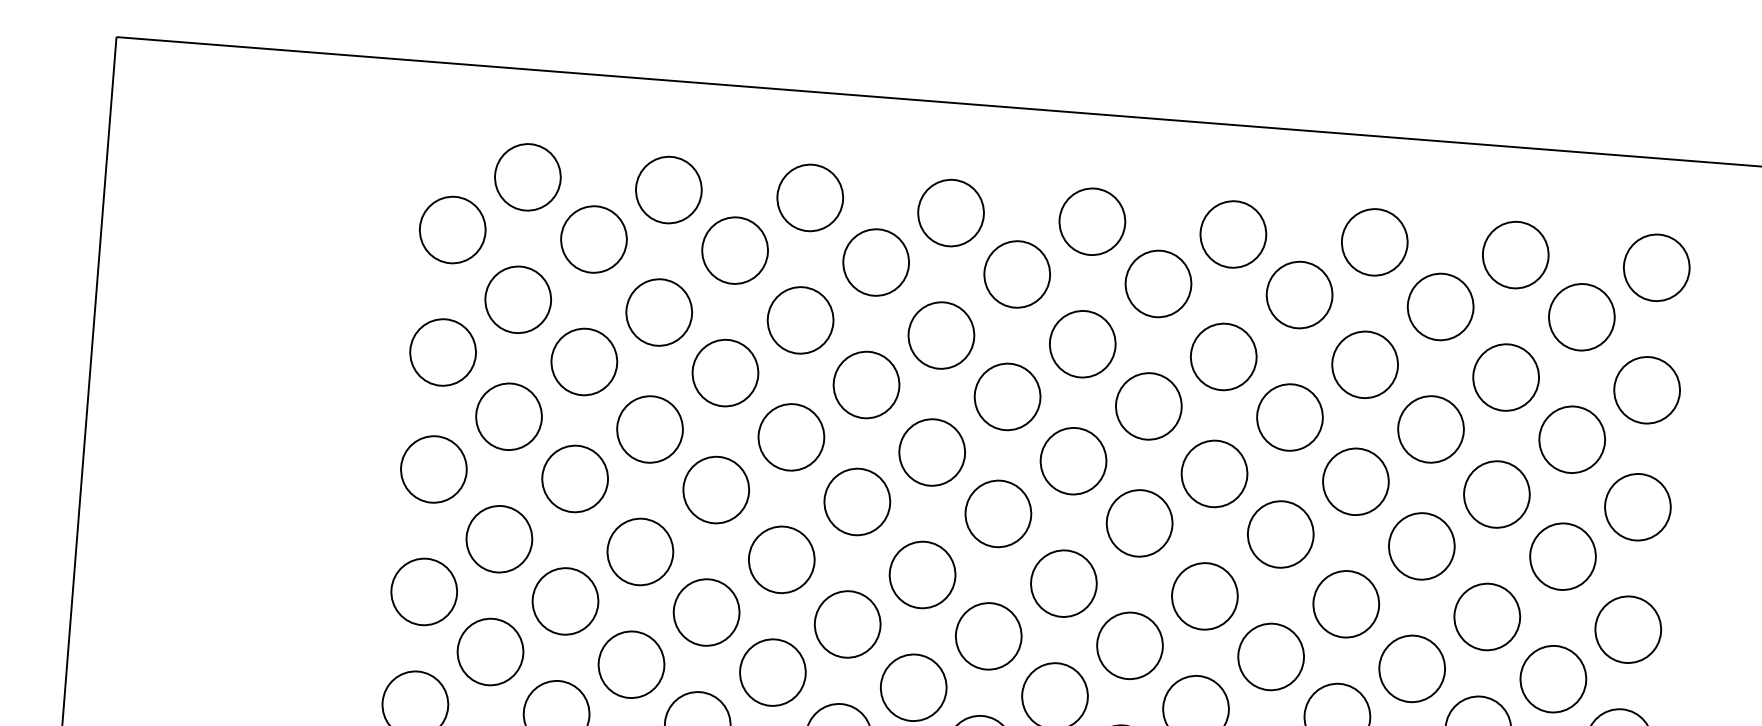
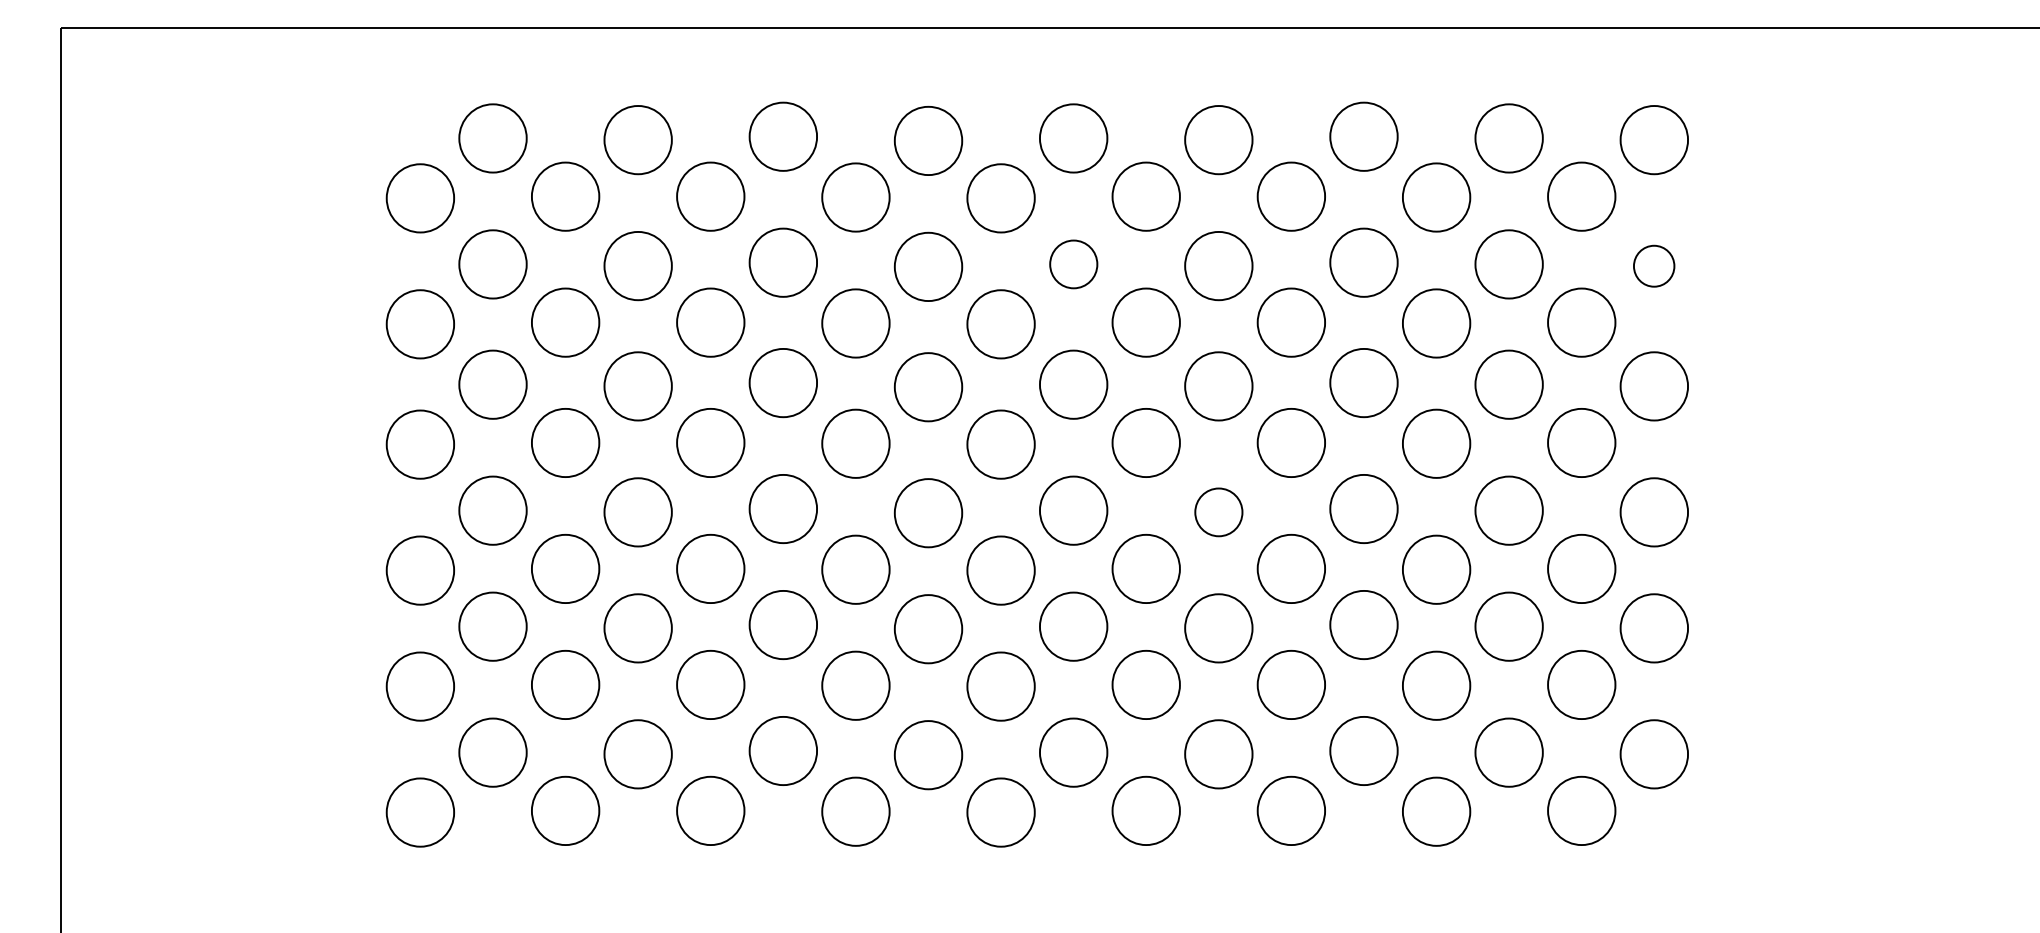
part: (1082, 344) -> (1073, 264), size x0.7
part: (1646, 390) -> (1653, 266), size x0.6
part: (1204, 596) -> (1218, 512), size x0.7

